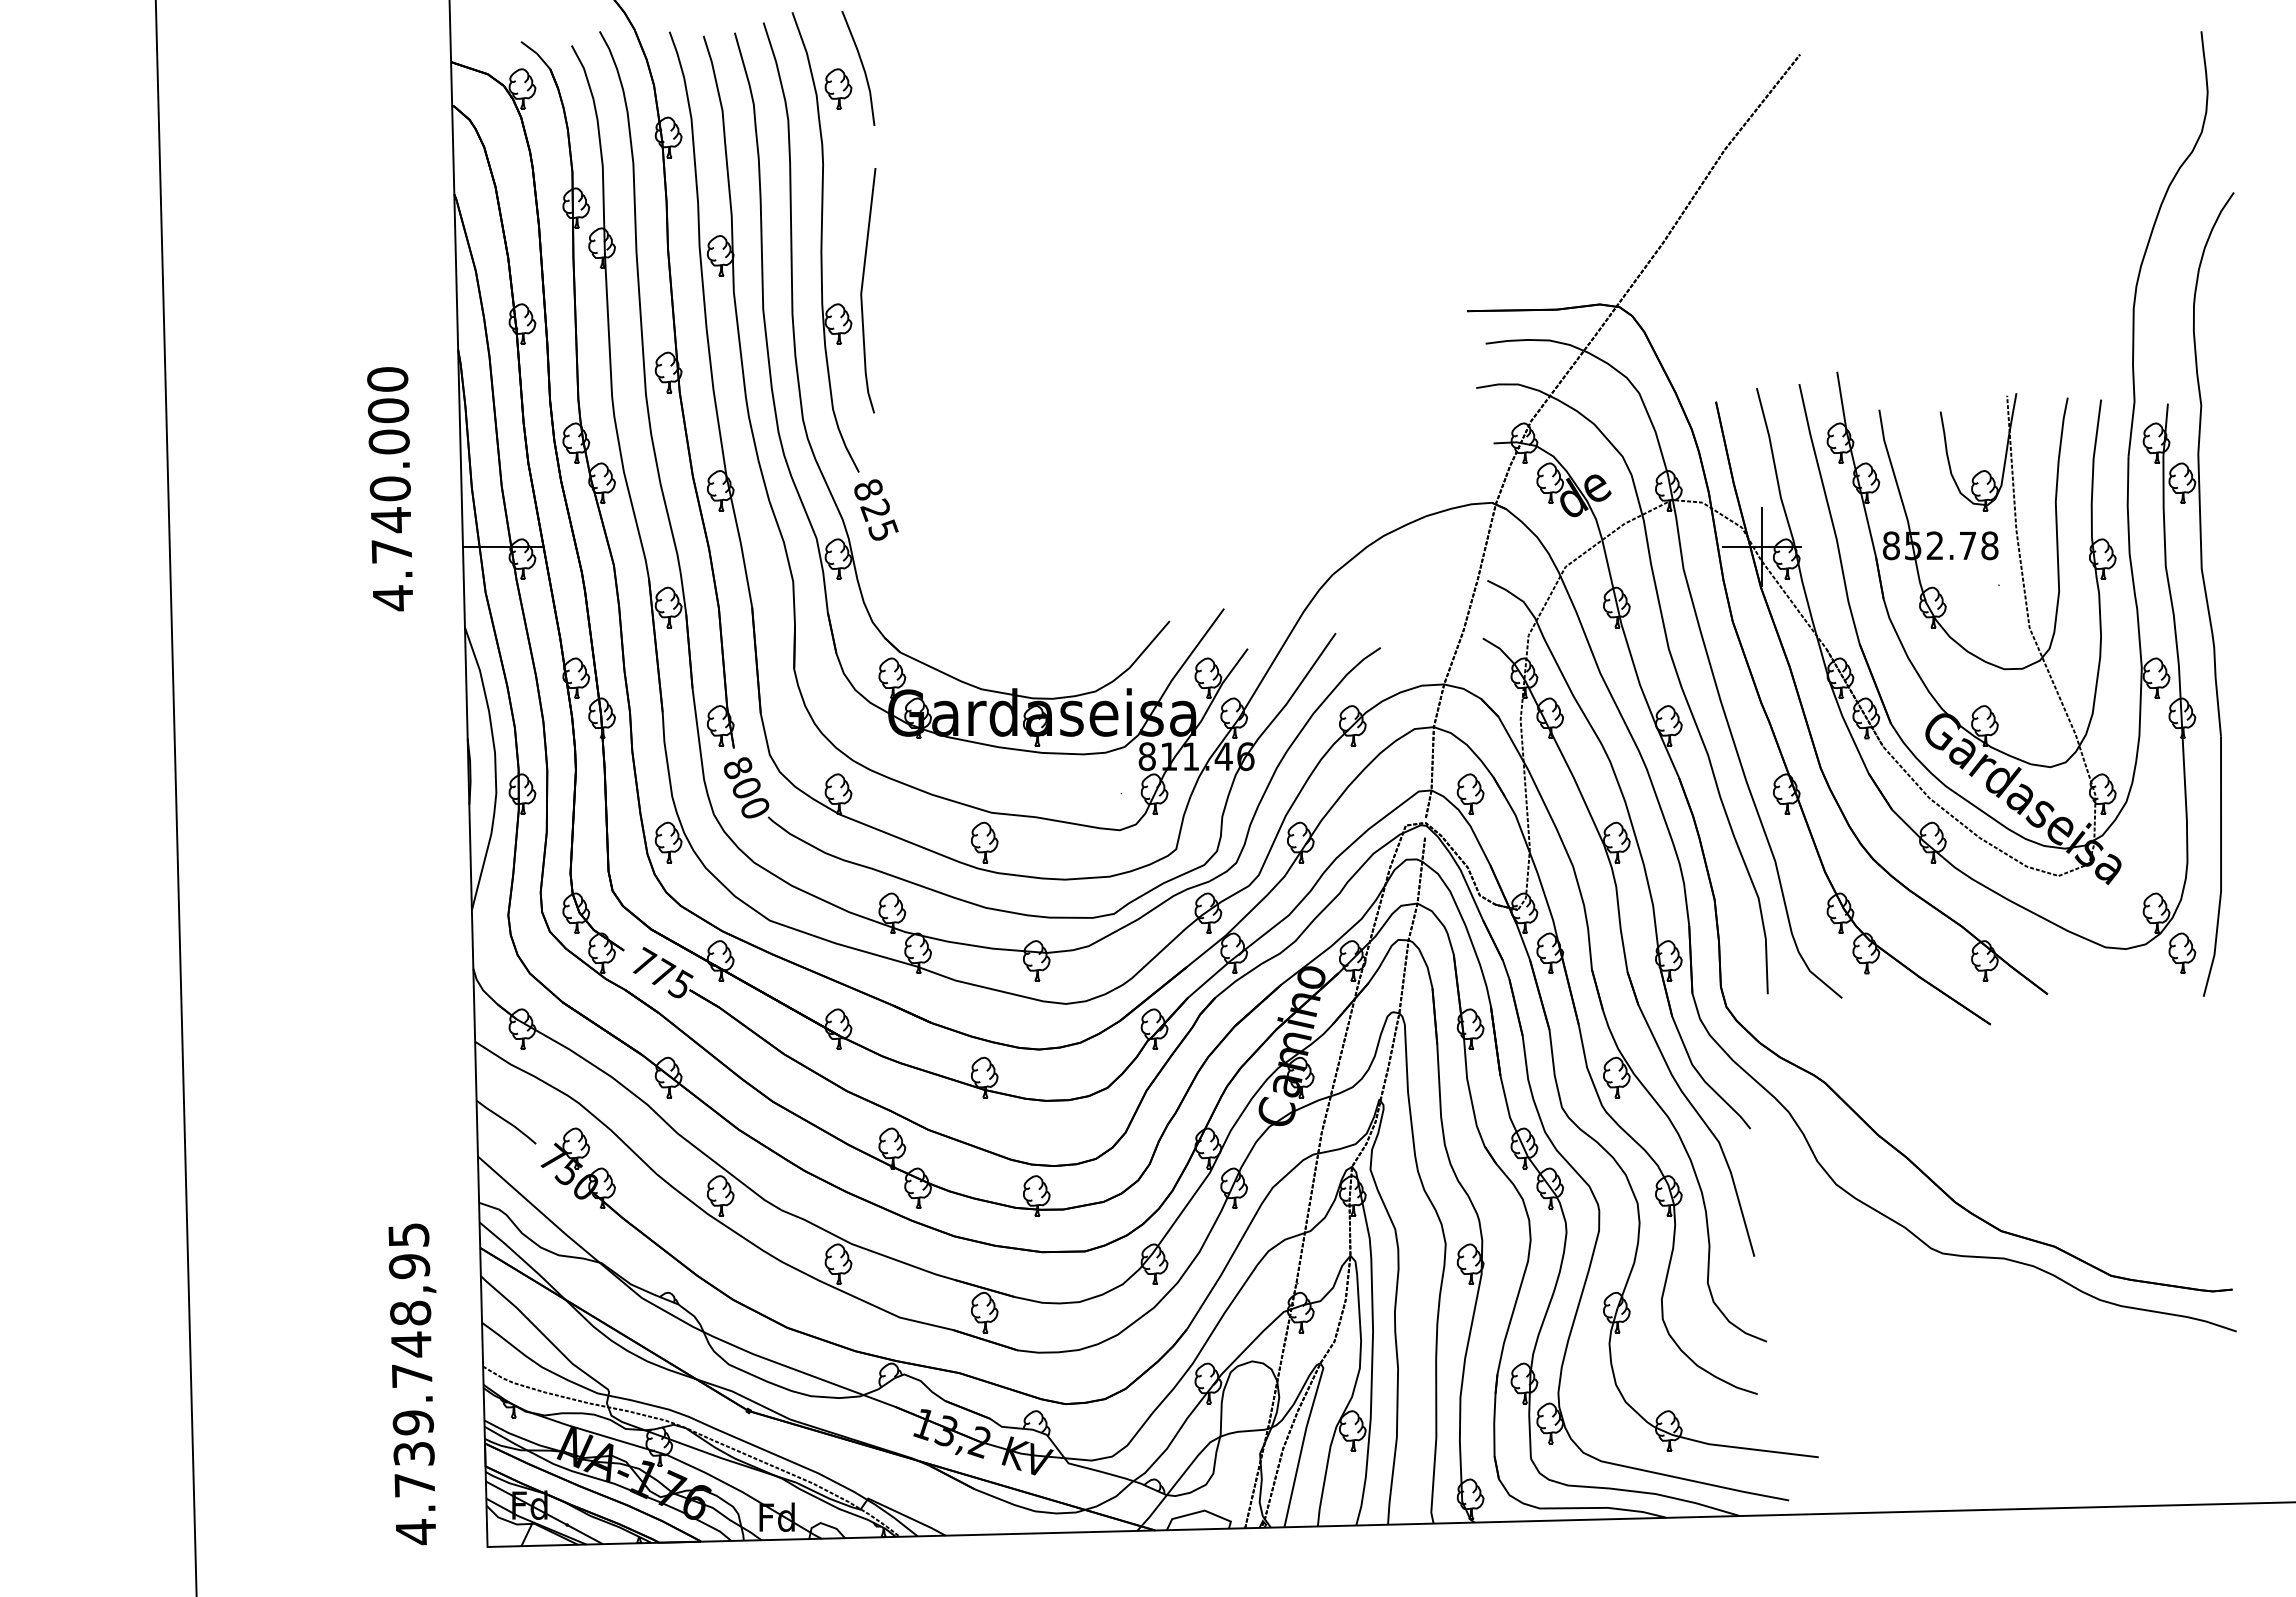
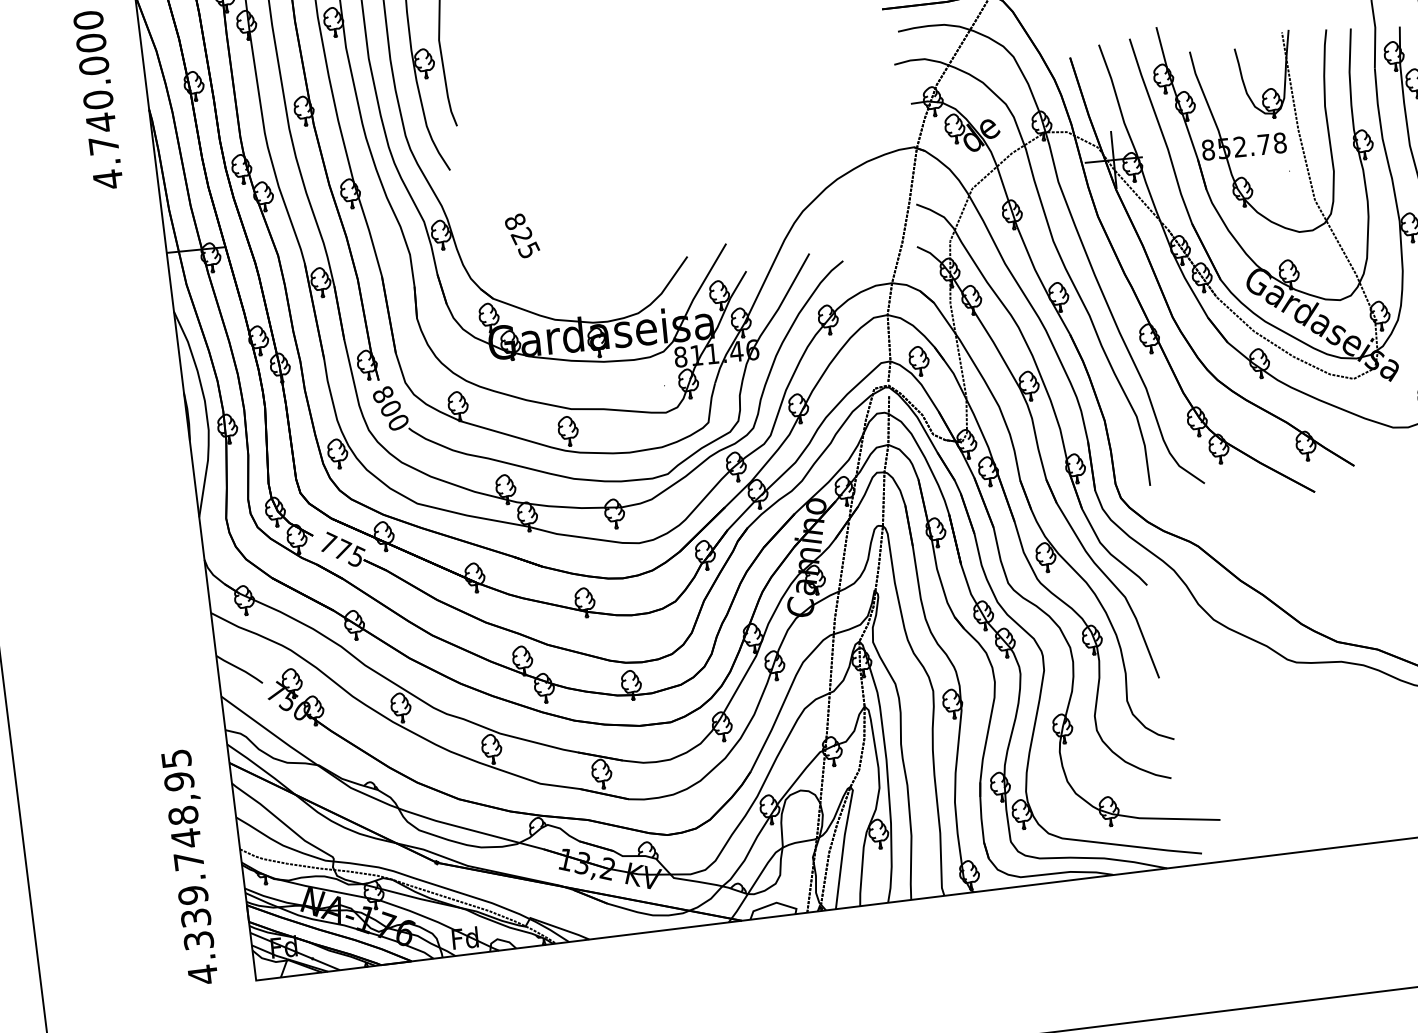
text: (389, 489) -> (97, 100), moved
text: (876, 509) -> (522, 235), moved
text: (414, 1485) -> (198, 940), 4.739.748,95 -> 4.339.748,95

